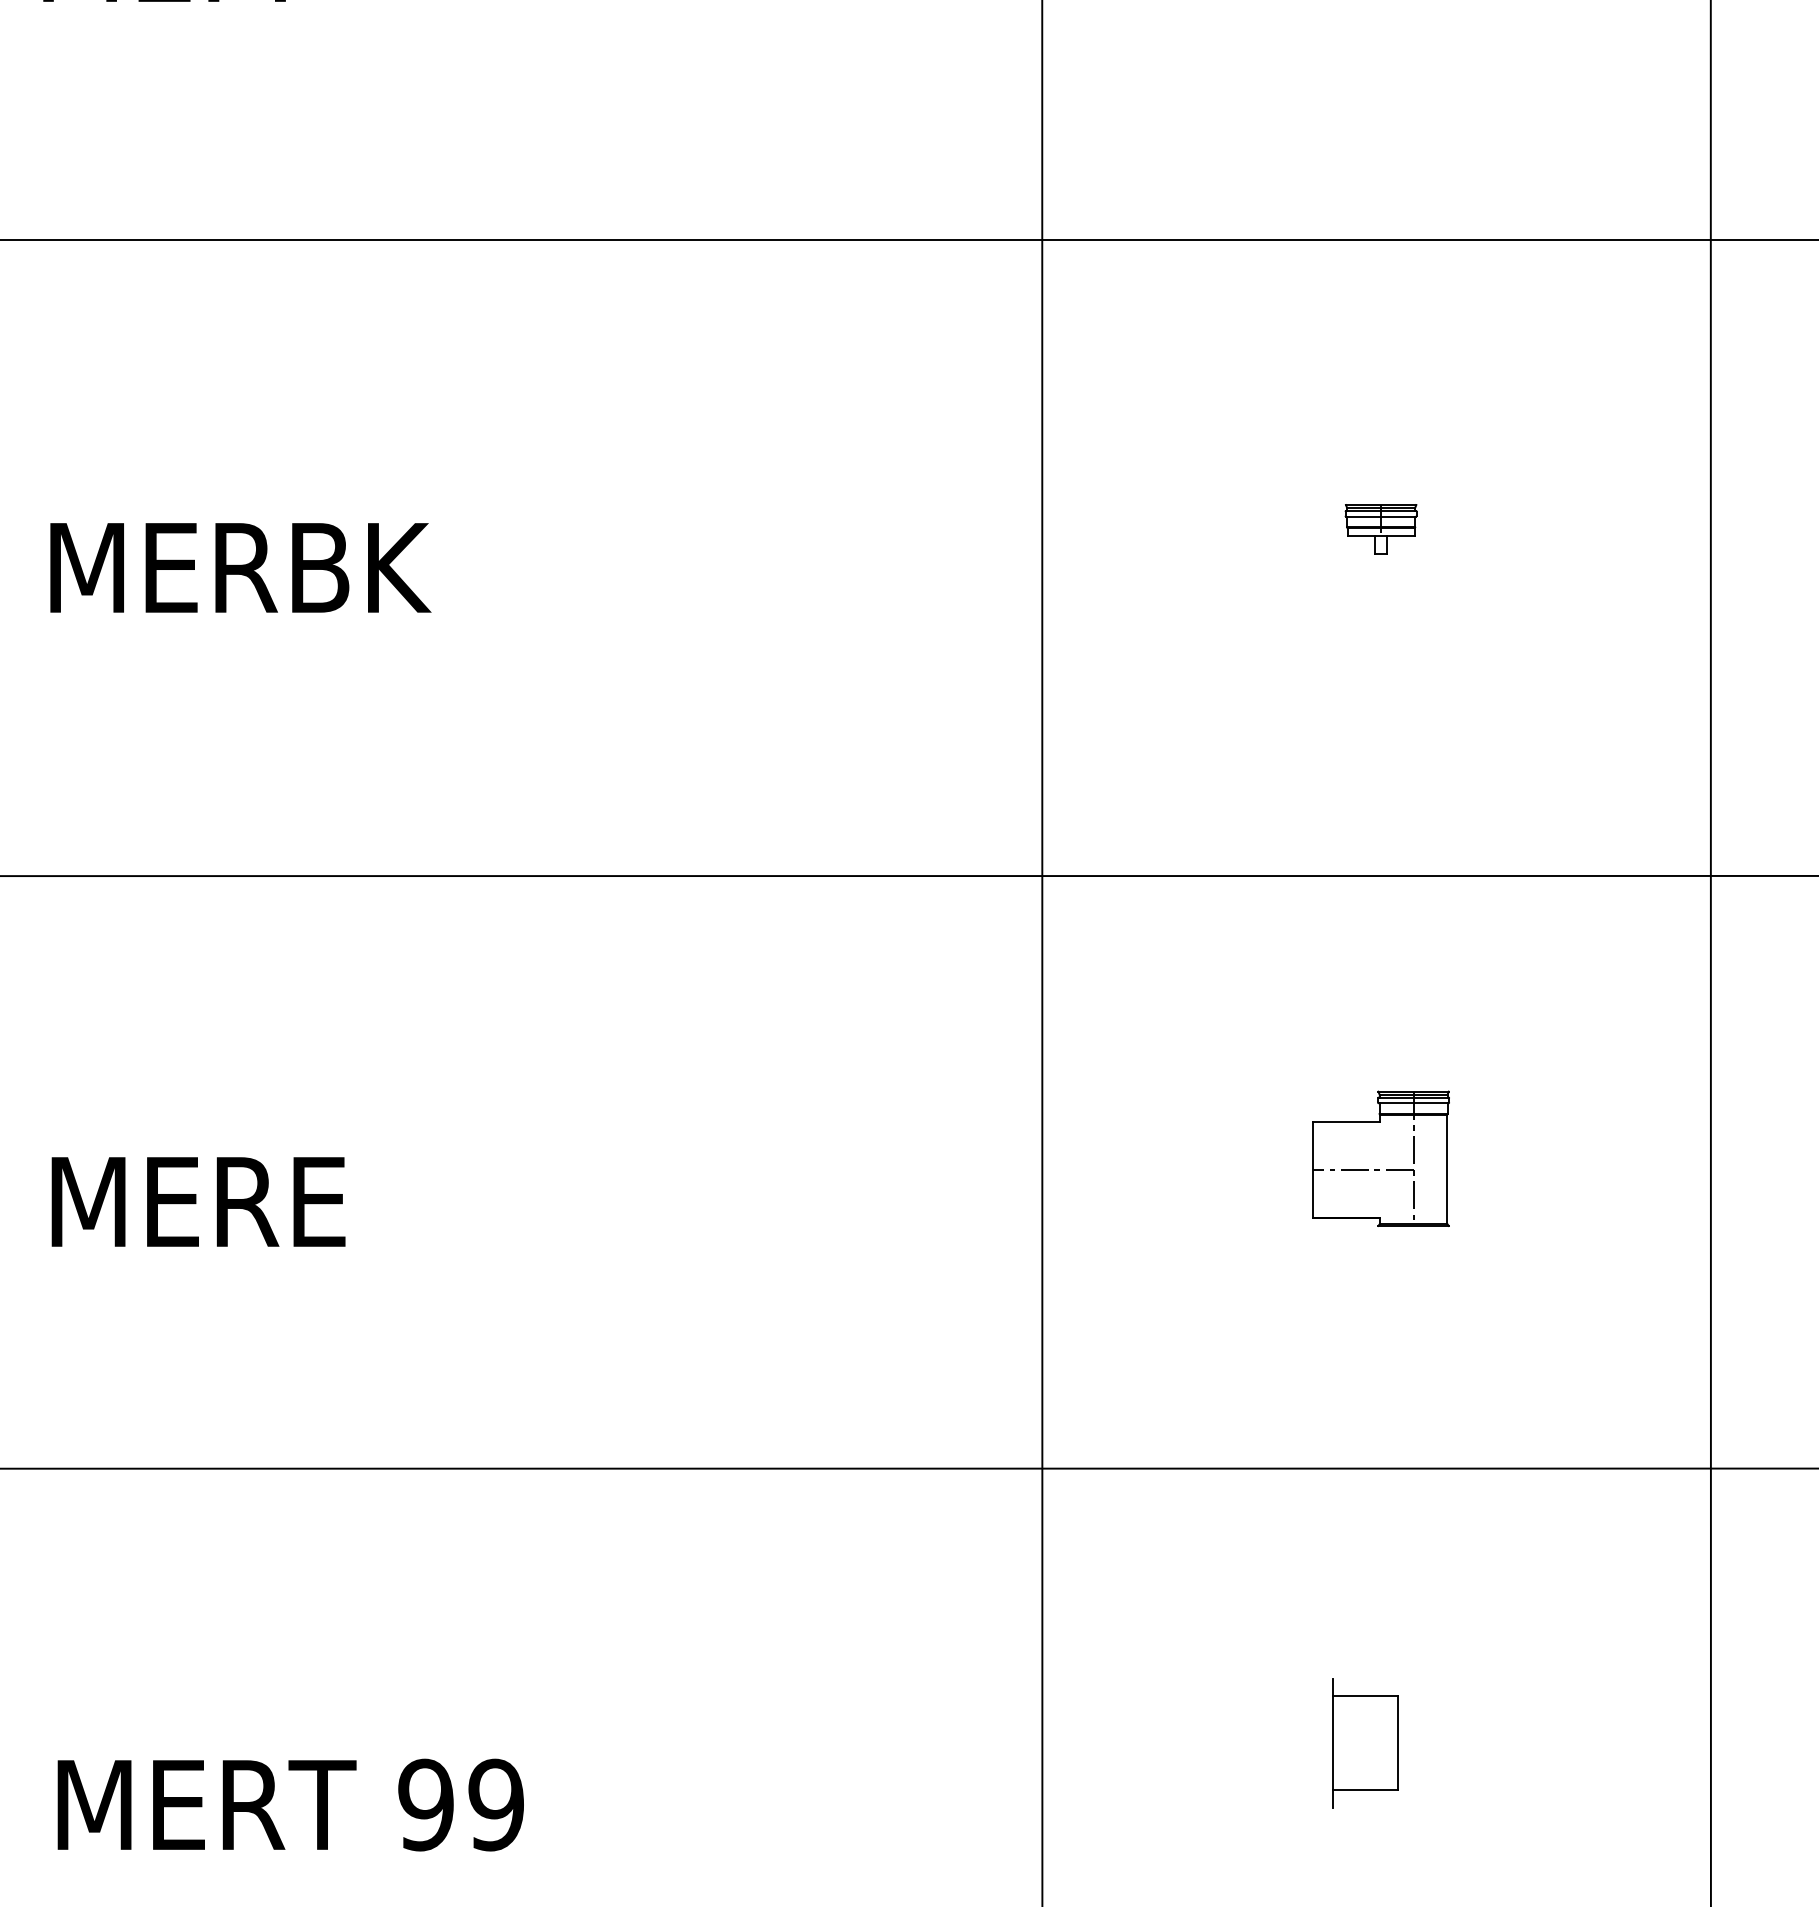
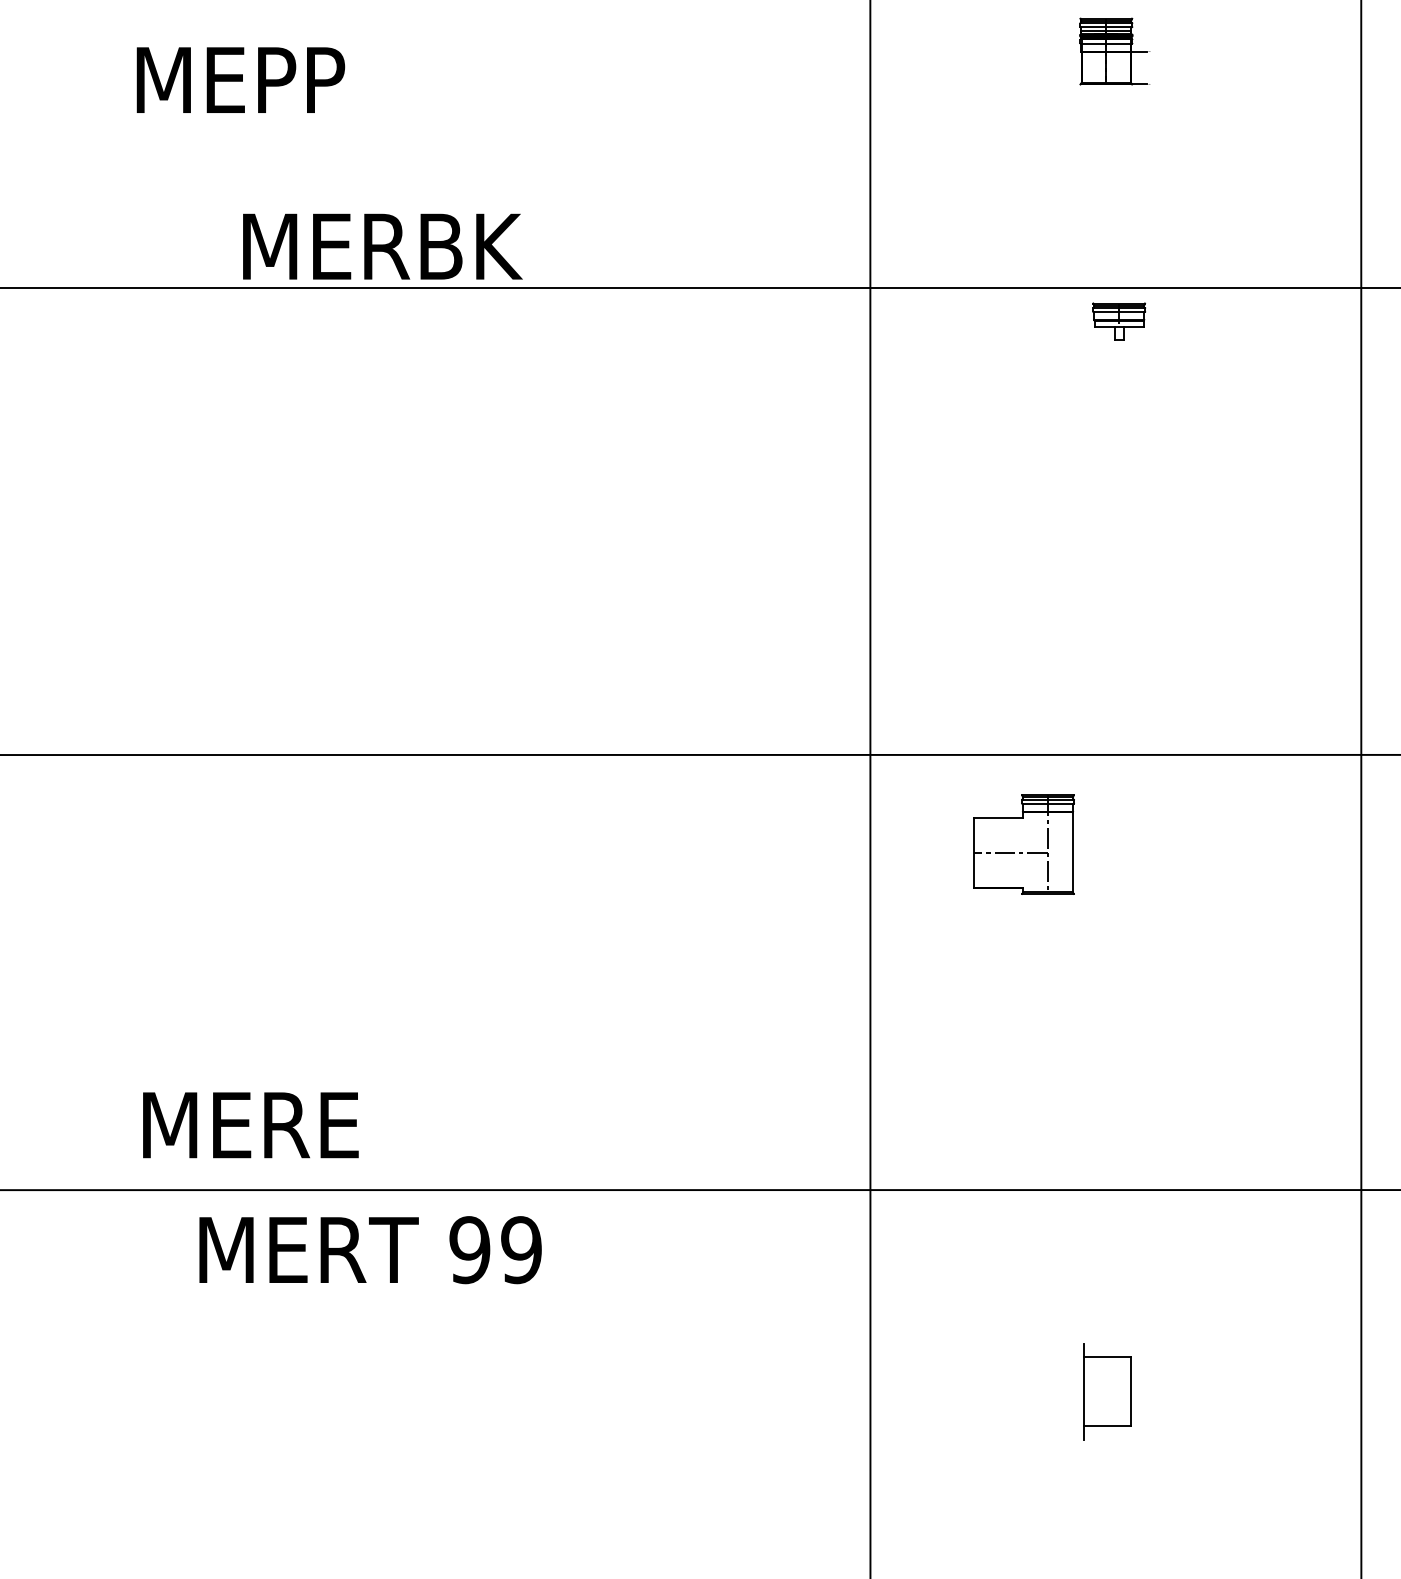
part: (1381, 529) -> (1119, 321), moved
text: (240, 567) -> (382, 246), moved
part: (1380, 1158) -> (1023, 844), moved
text: (198, 1202) -> (250, 1125), moved
text: (290, 1805) -> (370, 1250), moved

